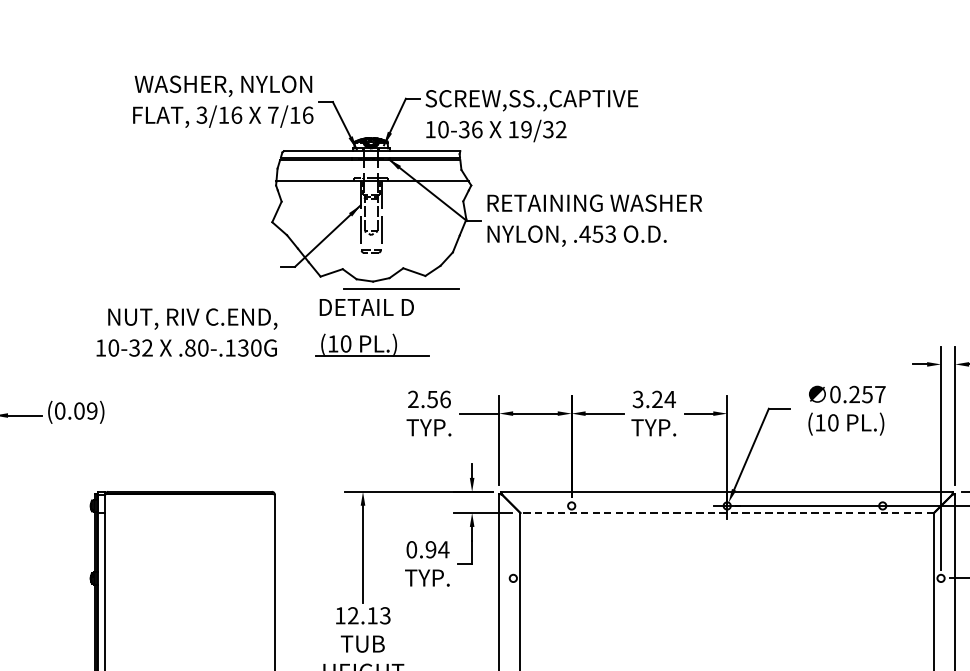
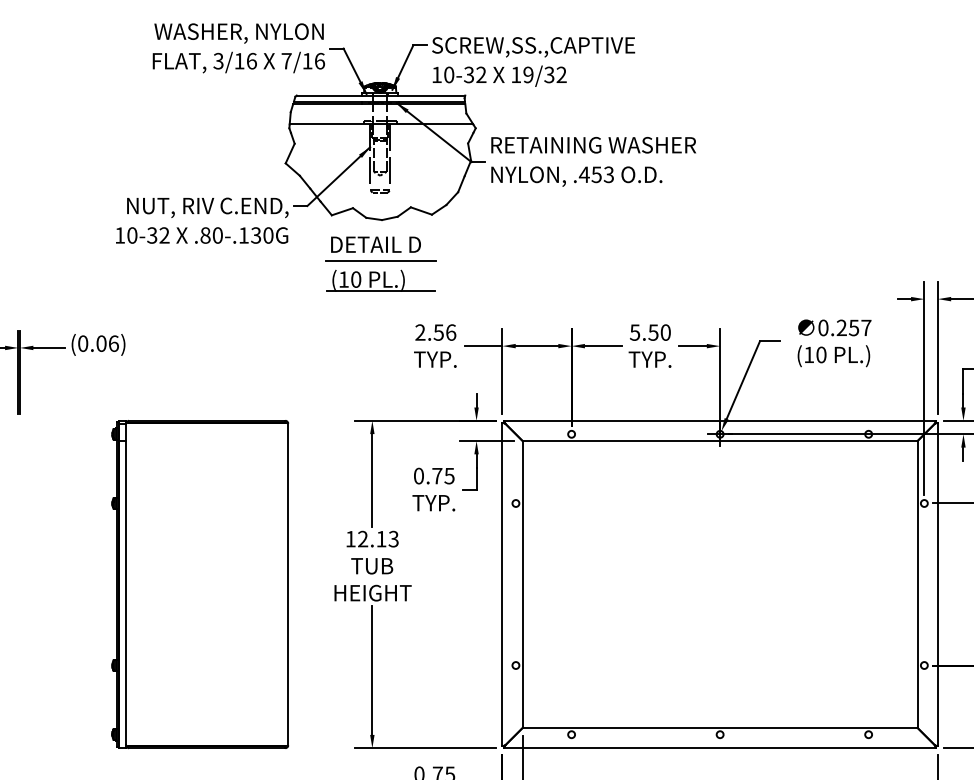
text: (477, 129) -> (481, 74), 10-36 -> 10-32
line: (400, 288) -> (380, 260), moved
text: (187, 332) -> (202, 220), moved
text: (654, 399) -> (650, 332), 3.24 -> 5.50
text: (91, 410) -> (113, 343), (0.09) -> (0.06)
line: (726, 513) -> (719, 441), dashed -> solid
text: (437, 549) -> (443, 475), 0.94 -> 0.75

